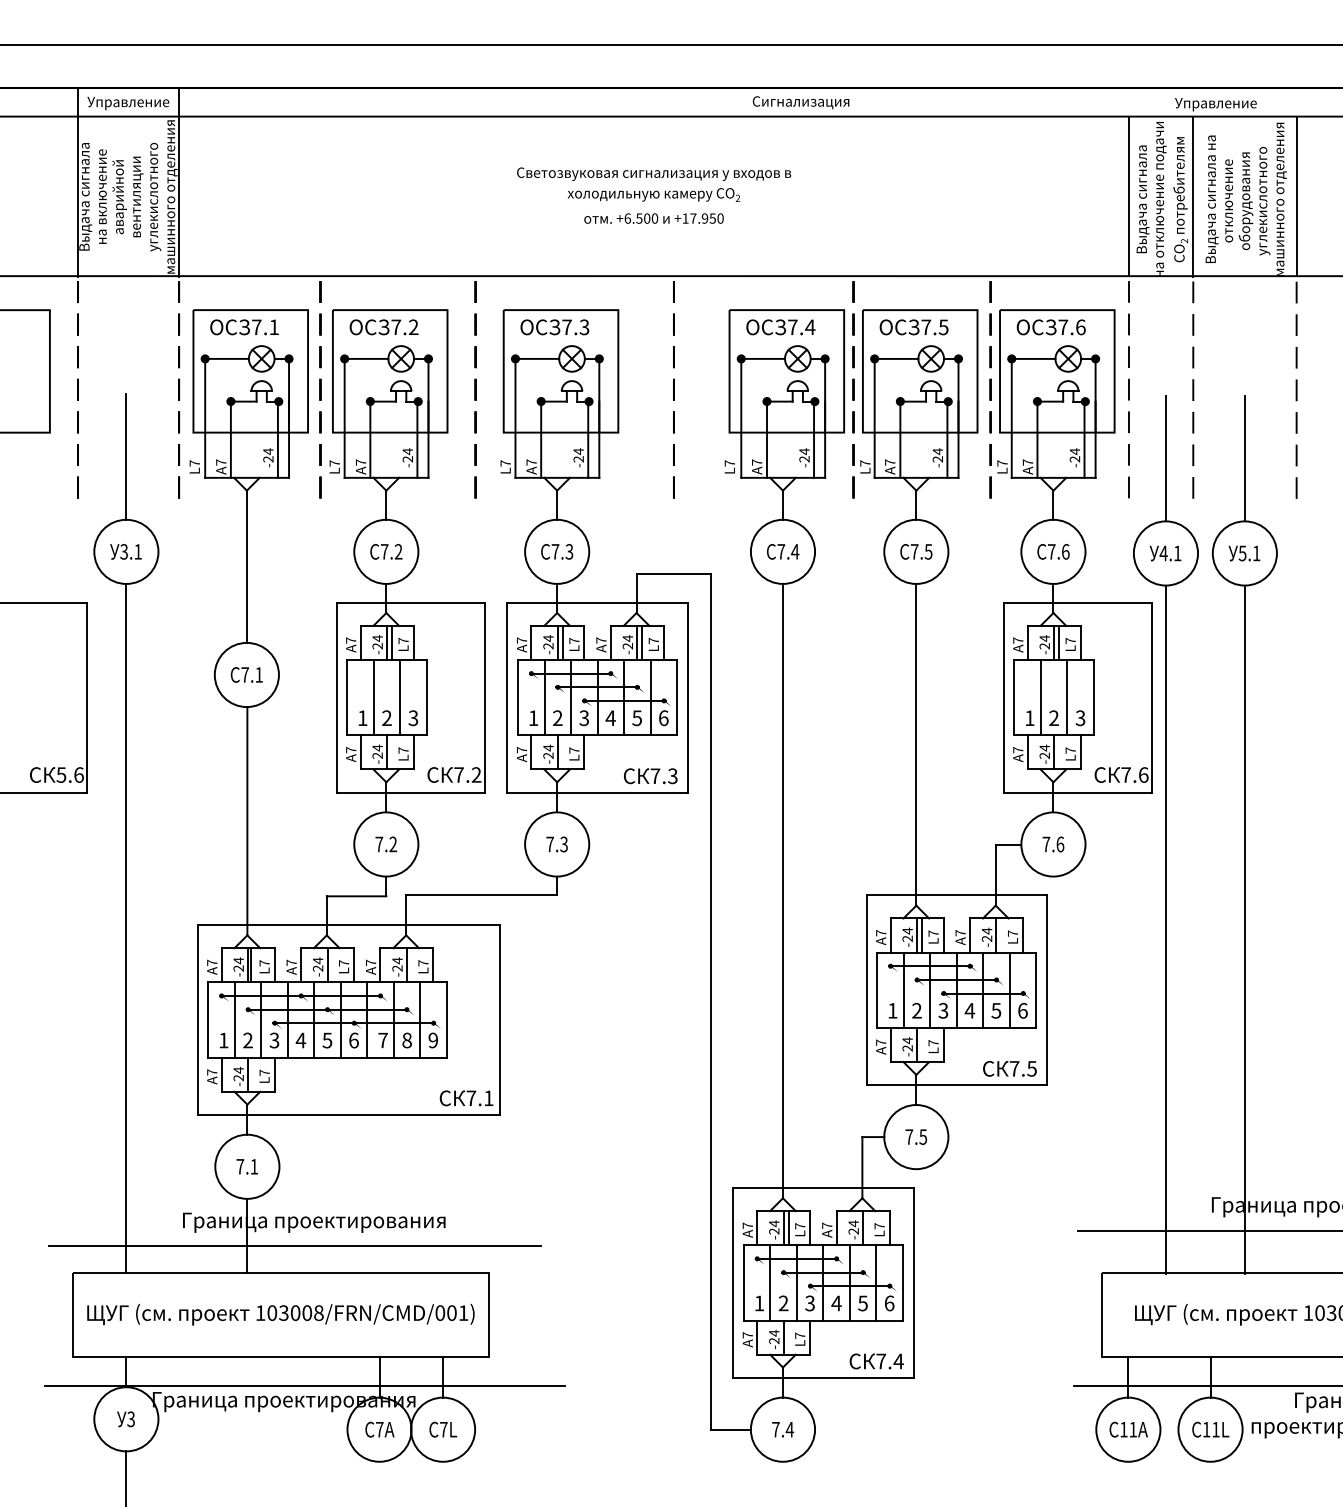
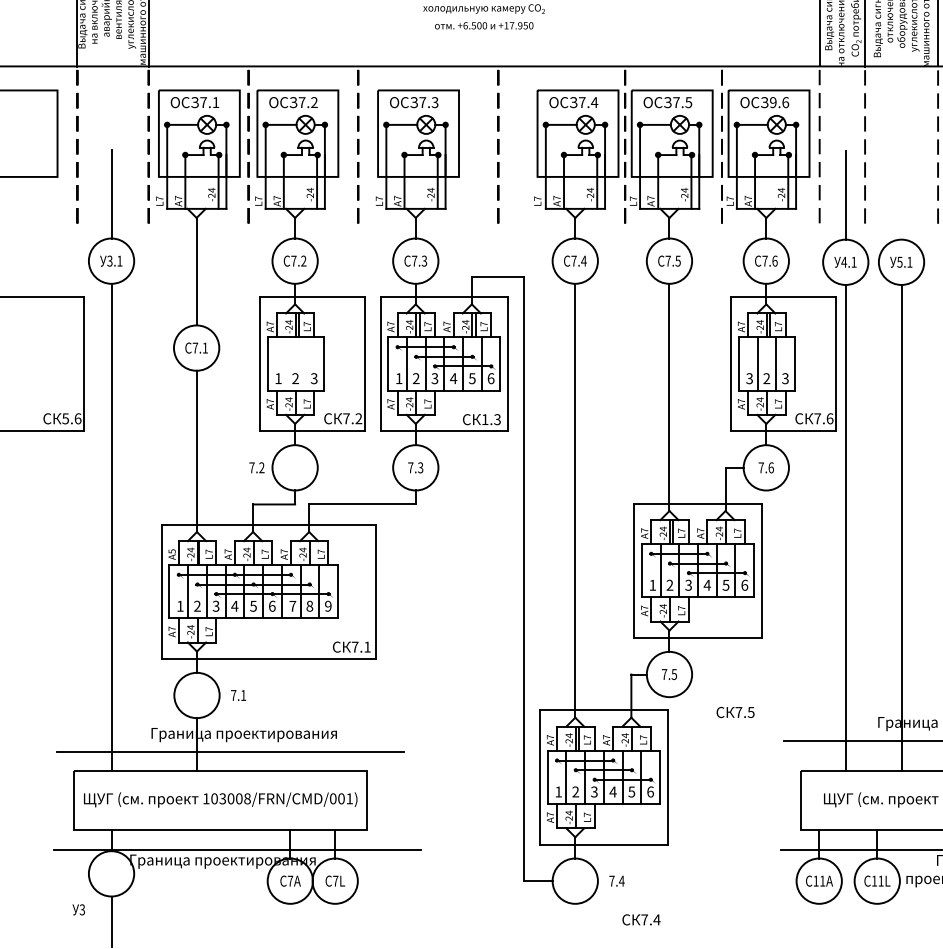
text: (1063, 327) -> (773, 102), 7.6 -> 9.6
line: (1244, 458) -> (901, 195), removed
line: (373, 697) -> (286, 364), removed
line: (400, 697) -> (305, 364), removed
text: (1029, 718) -> (749, 378), 1 -> 3
text: (655, 775) -> (485, 419), 7.3 -> 1.3
text: (386, 844) -> (257, 467), moved
text: (212, 962) -> (172, 551), 7 -> 5
text: (1009, 1068) -> (735, 712), moved
text: (246, 1166) -> (238, 695), moved
text: (876, 1361) -> (641, 919), moved
text: (125, 1419) -> (78, 909), moved
text: (783, 1429) -> (617, 881), moved

